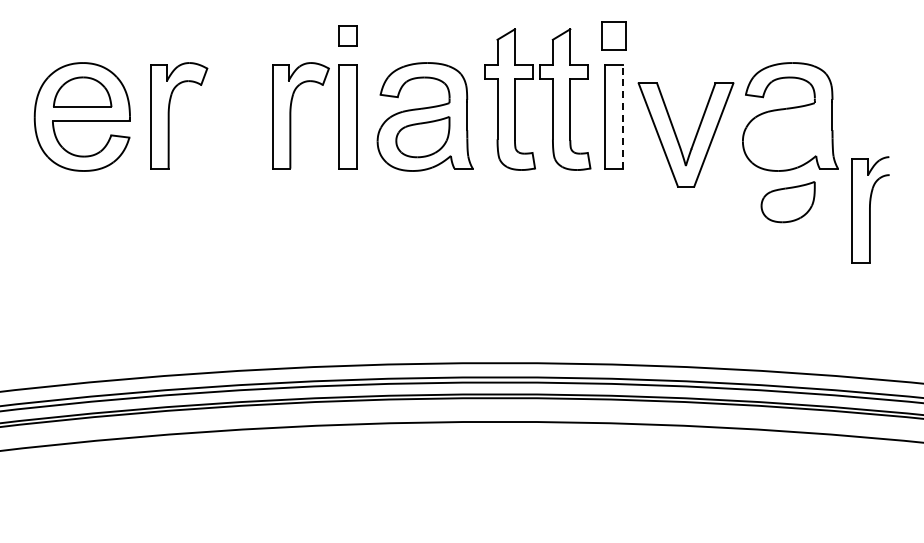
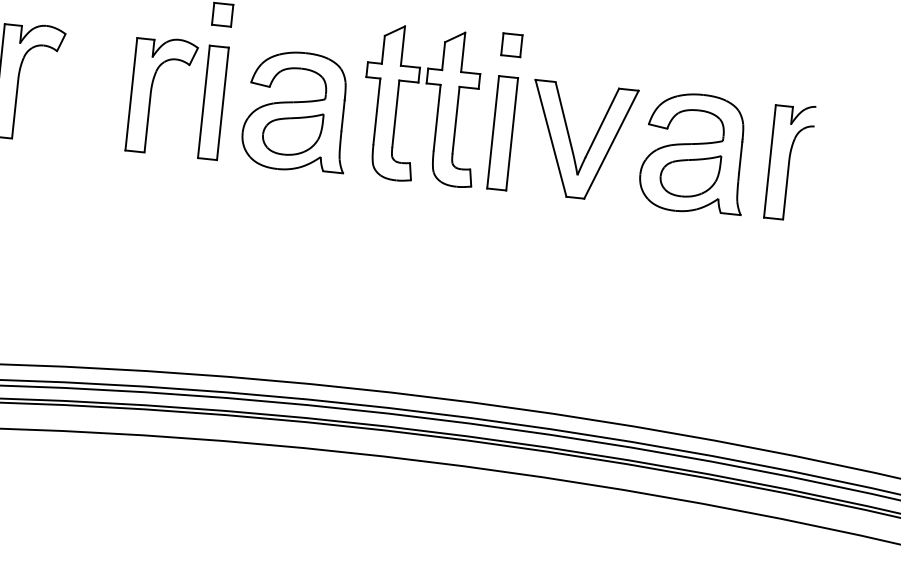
part: (613, 35) -> (511, 44), size x0.71
line: (622, 117) -> (511, 134), dashed -> solid
part: (677, 136) -> (571, 142), moved
part: (787, 202) -> (689, 175), moved
part: (870, 209) -> (789, 161), moved

